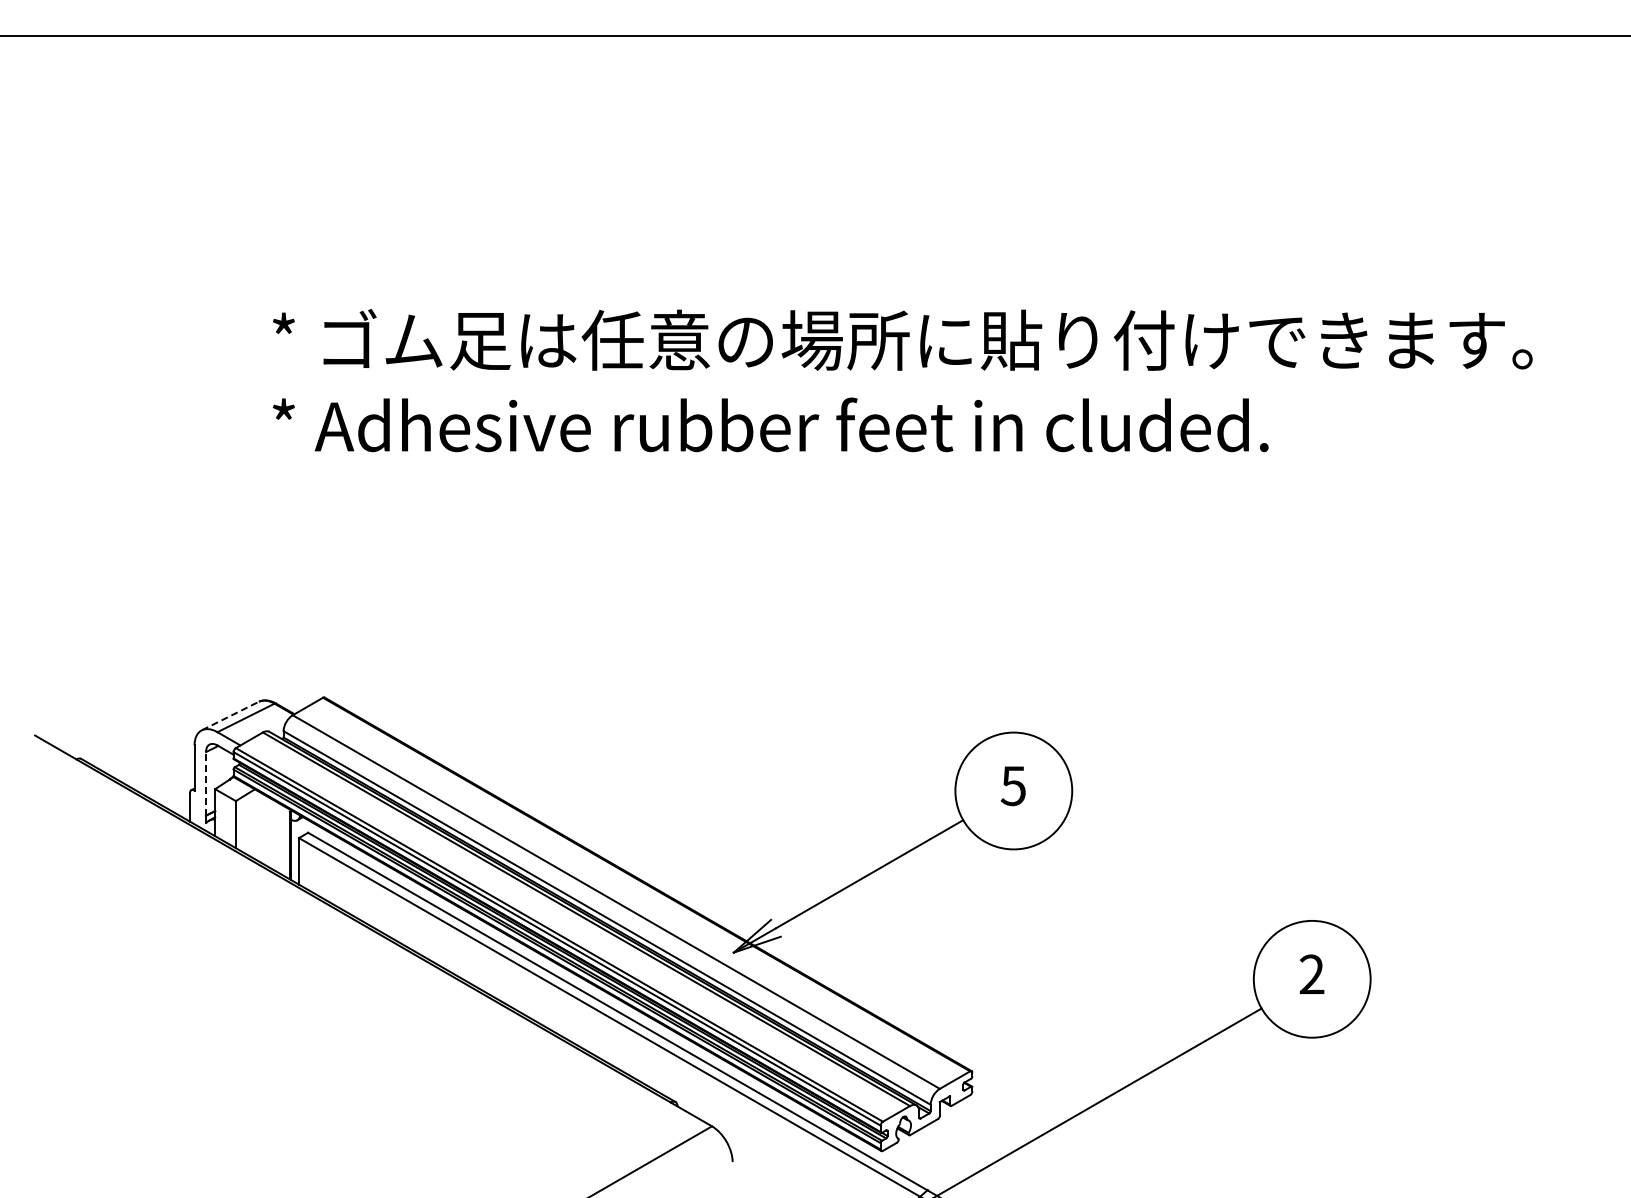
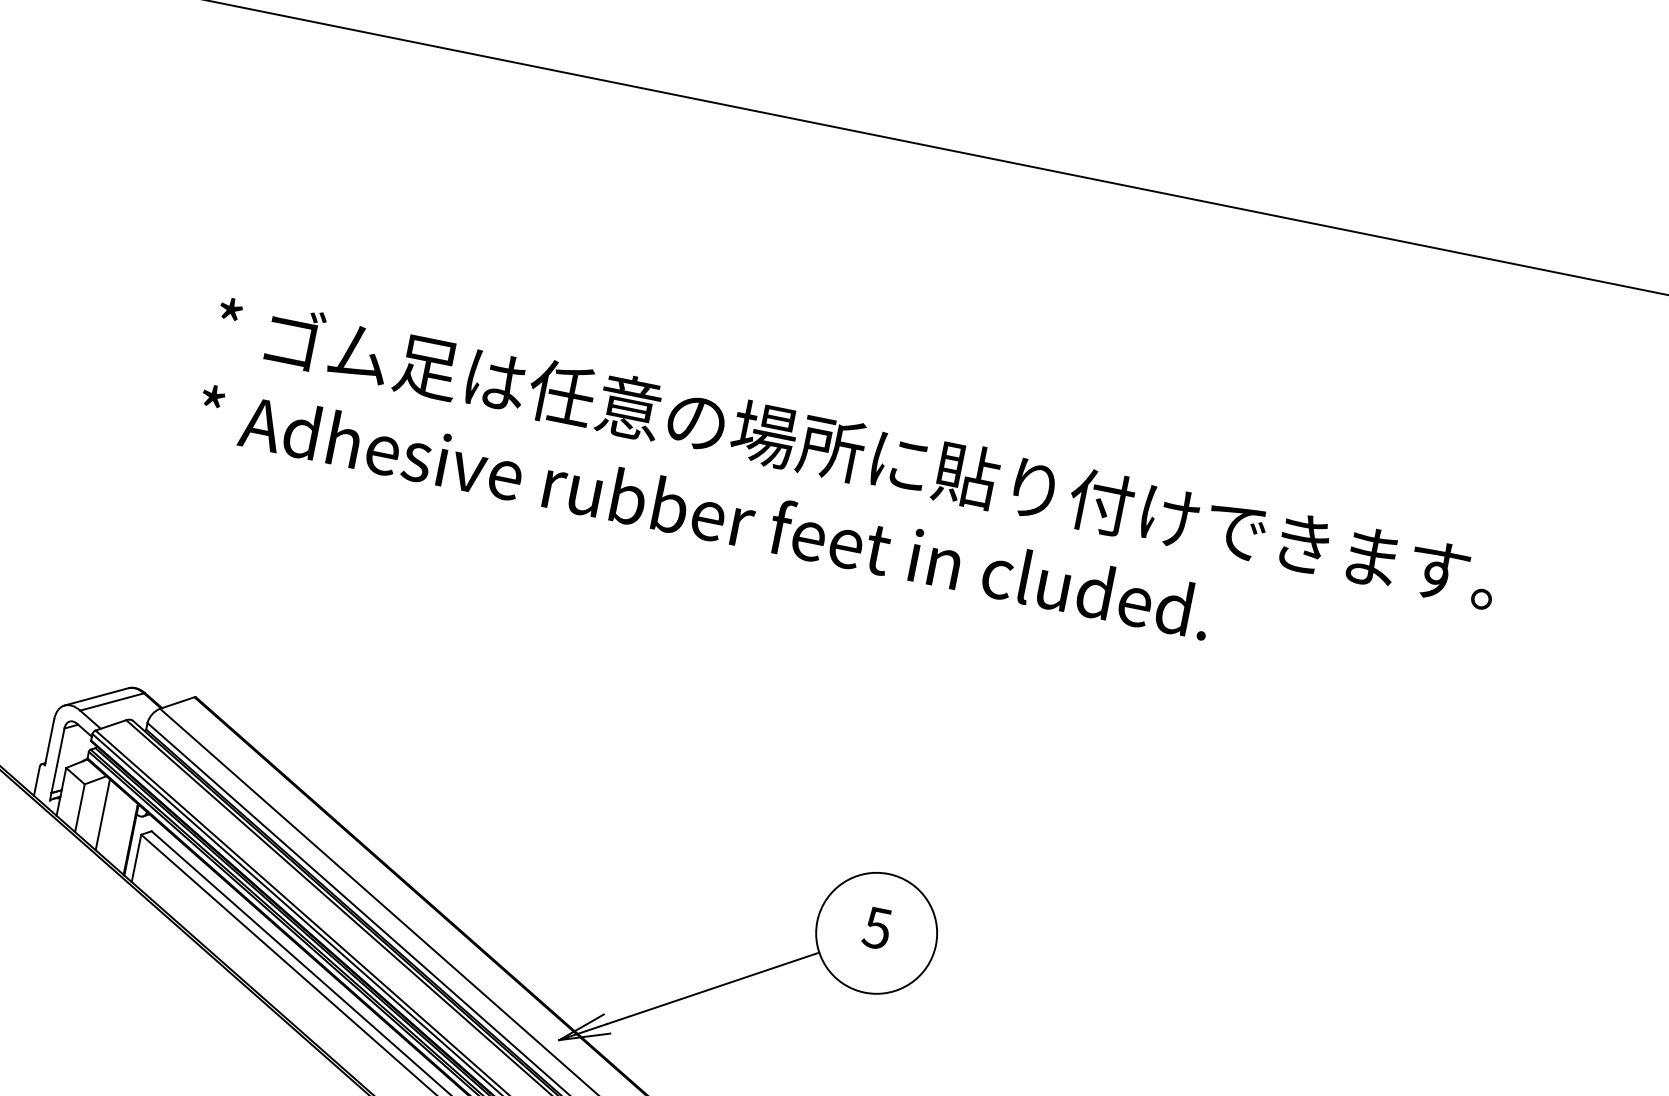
line: (230, 716) -> (96, 697), dashed -> solid
line: (206, 783) -> (58, 760), dashed -> solid
line: (258, 826) -> (102, 814), added

